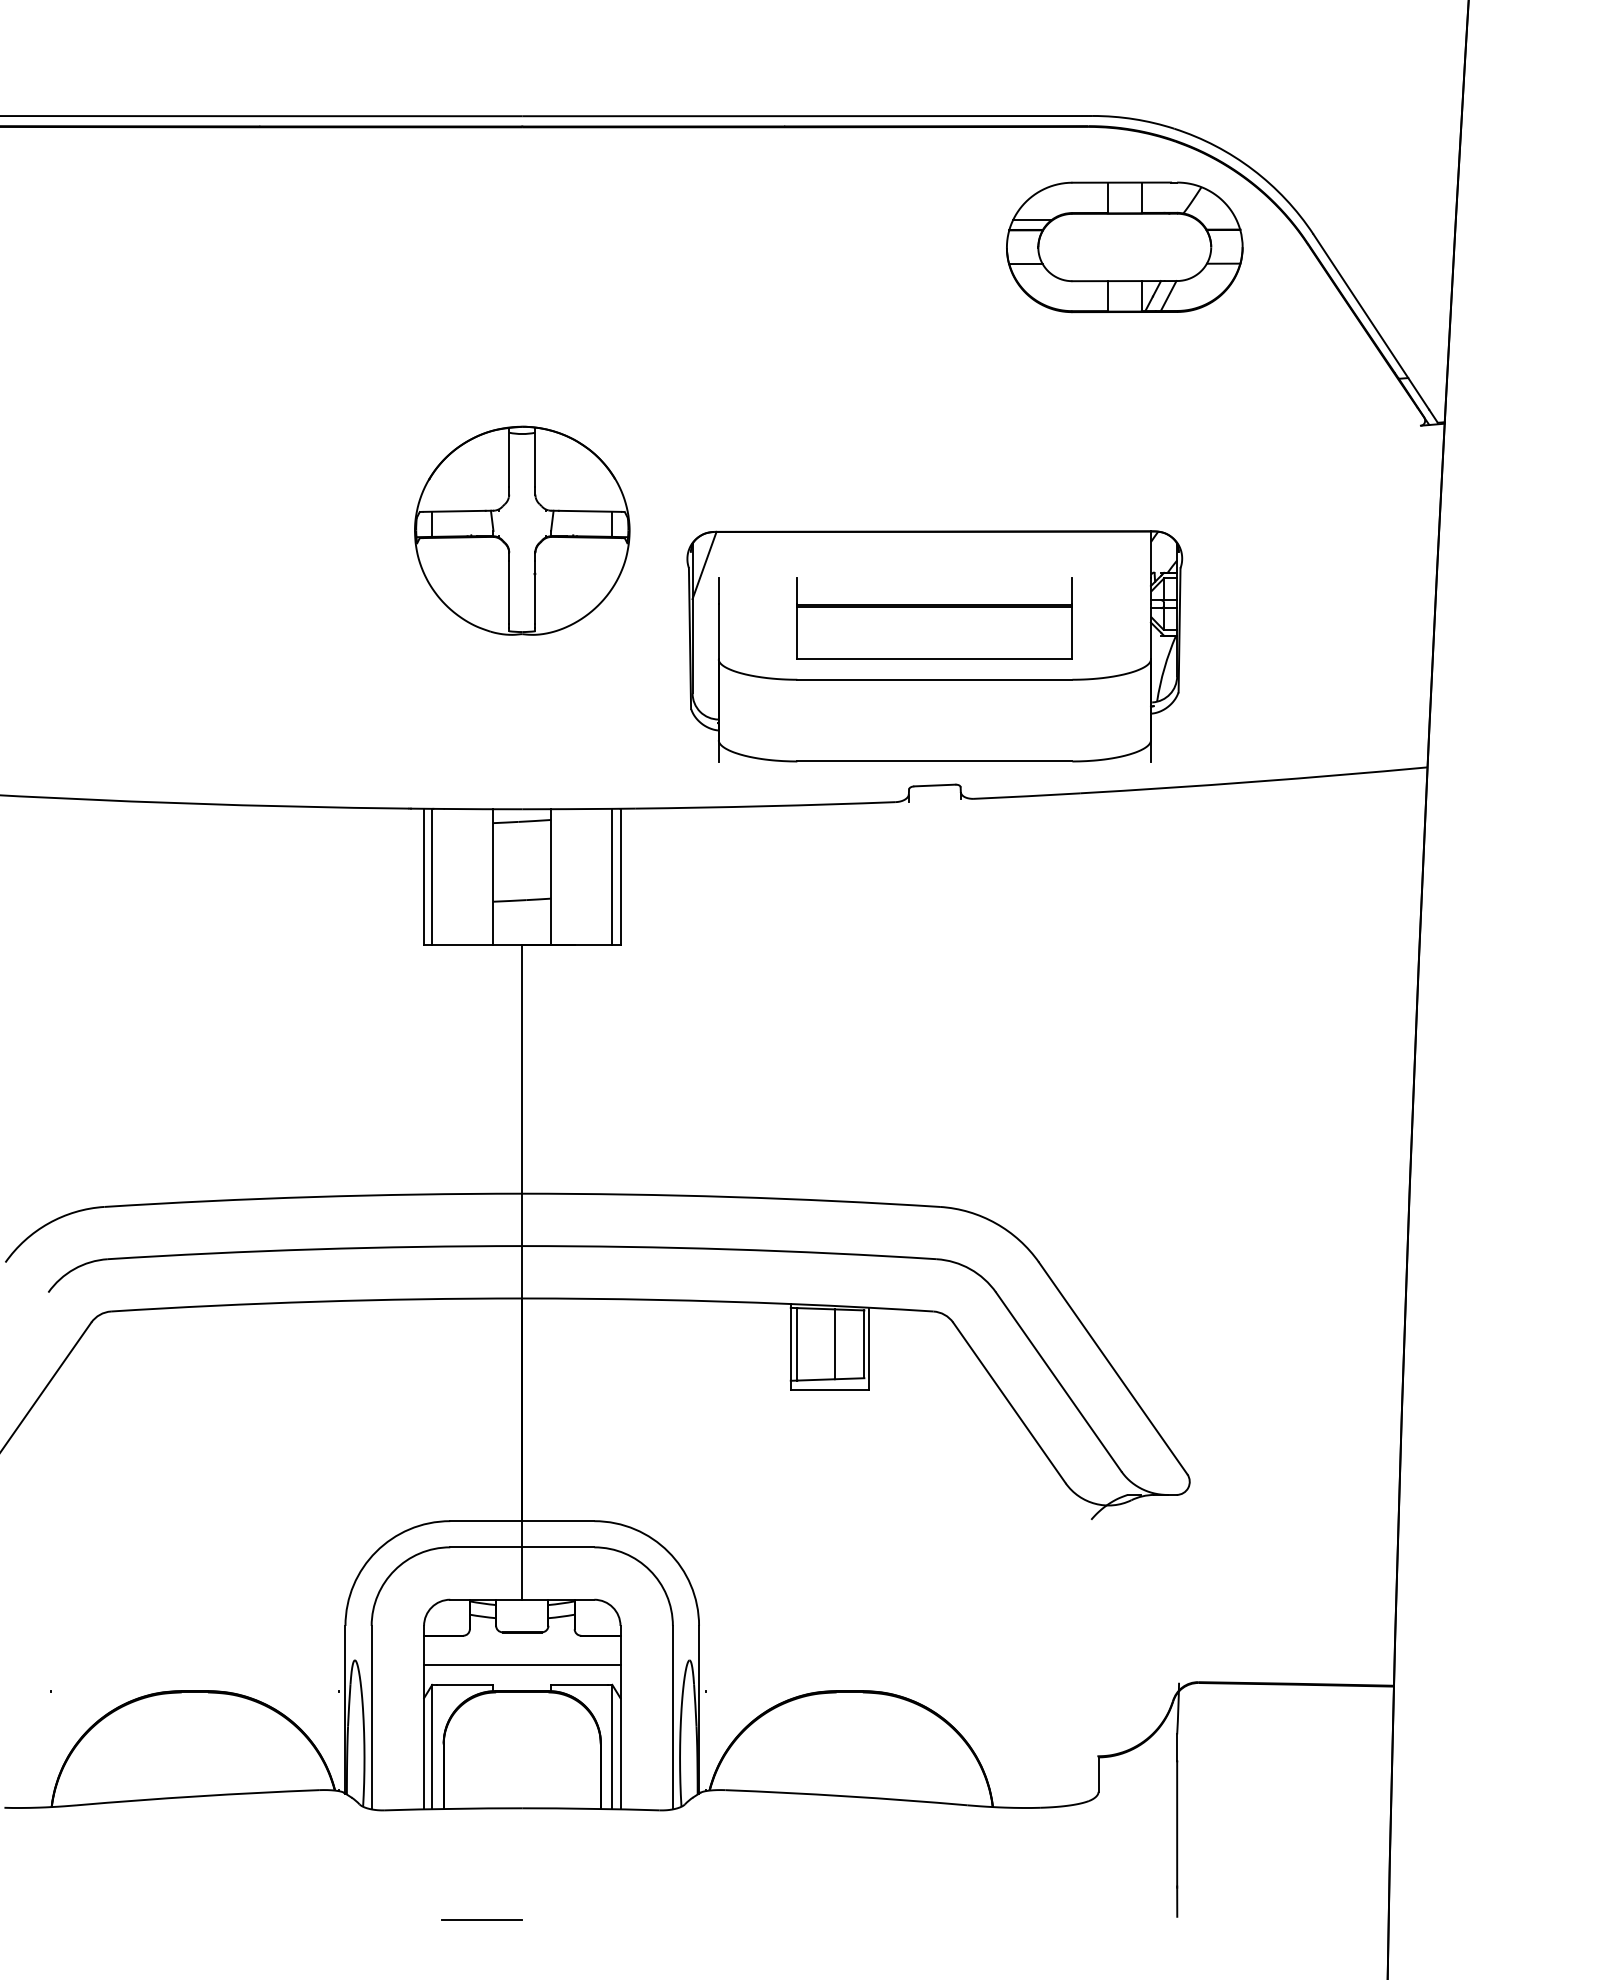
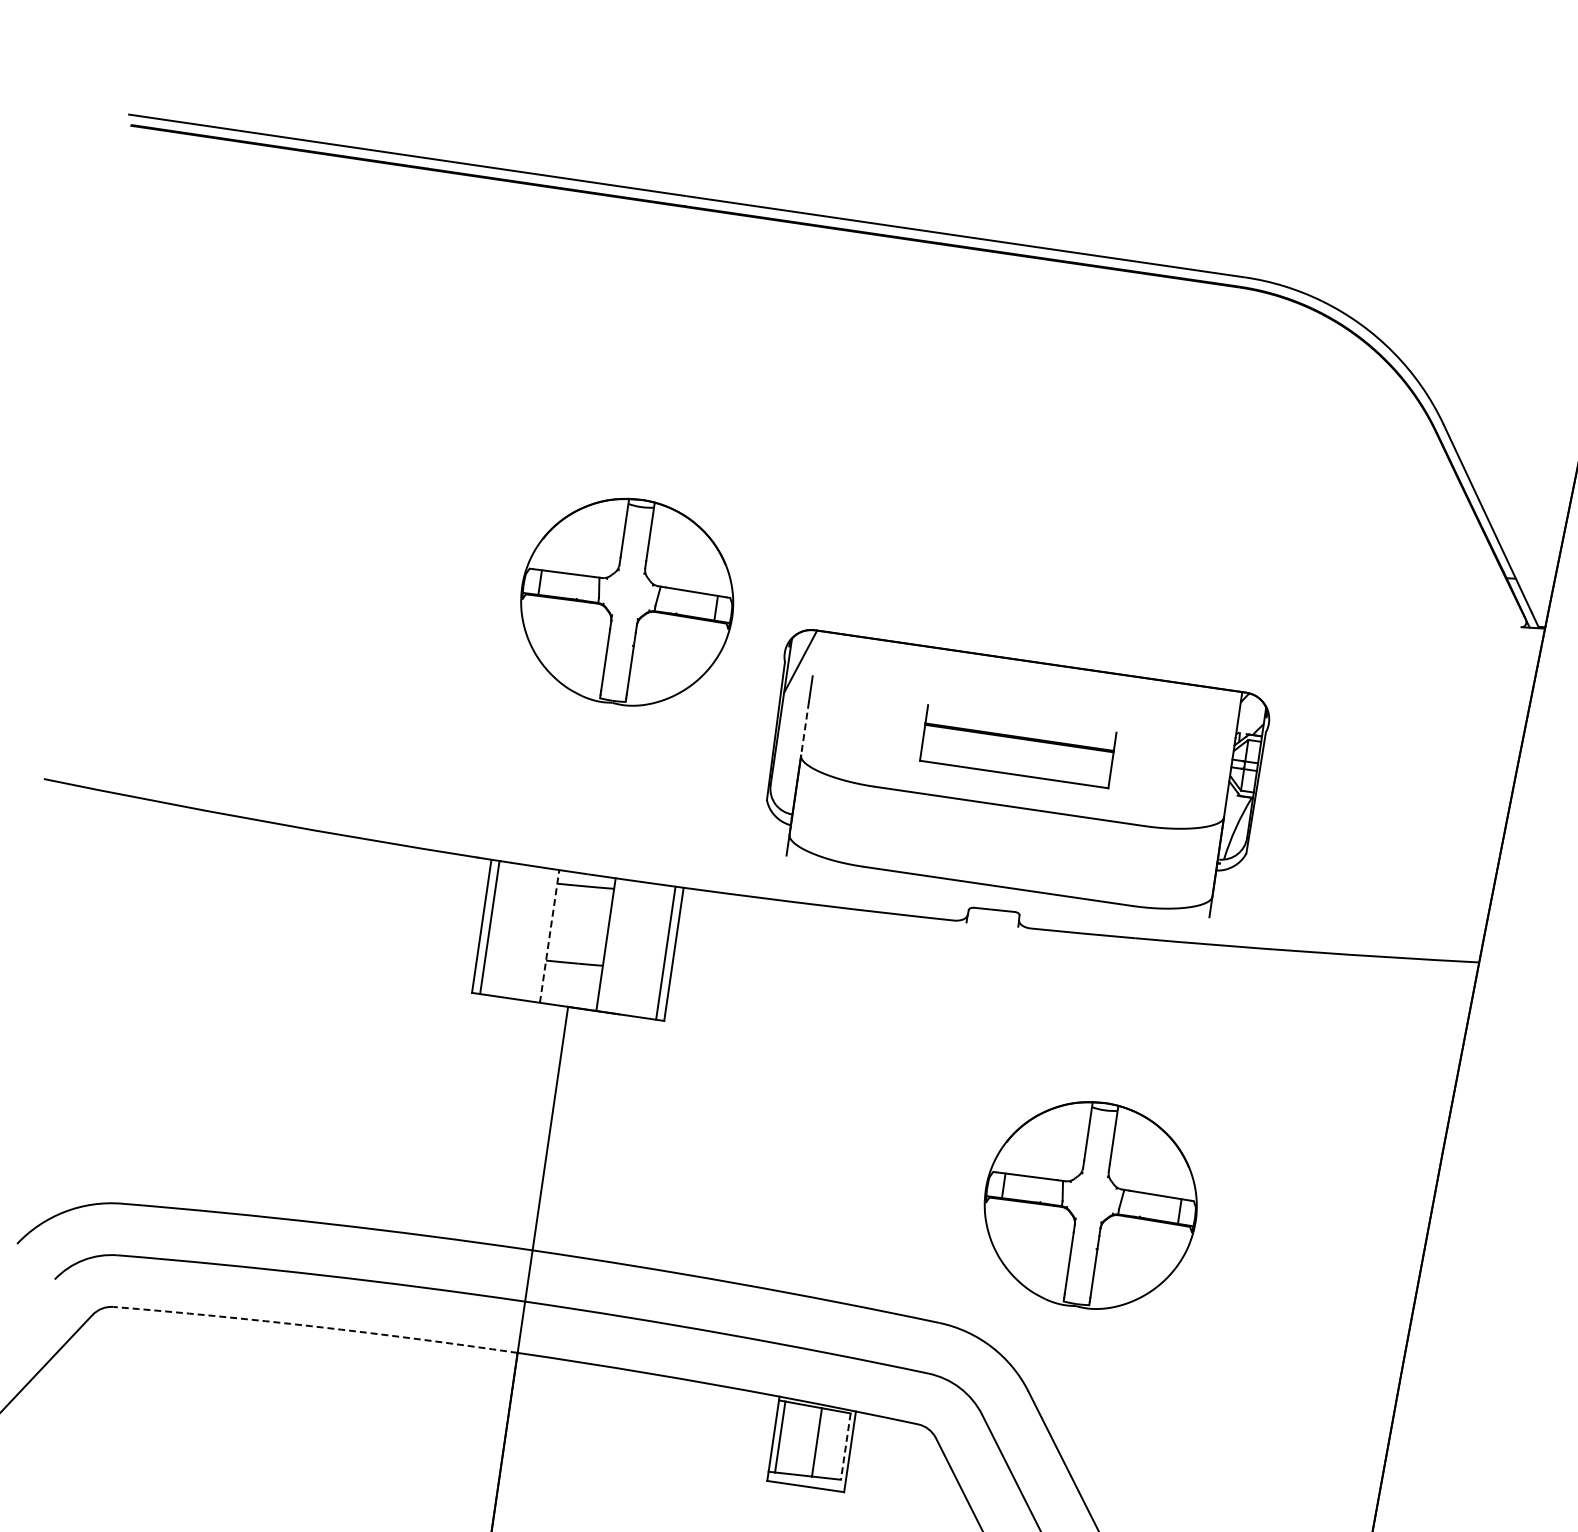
part: (1124, 247) -> (1256, 410), removed
part: (934, 618) -> (1018, 746), size x0.7
line: (718, 632) -> (804, 729), solid -> dashed
line: (493, 877) -> (549, 936), solid -> dashed
part: (1074, 1066) -> (1091, 1204), added
arc: (316, 1301) -> (315, 1326), solid -> dashed
line: (864, 1344) -> (845, 1446), solid -> dashed

